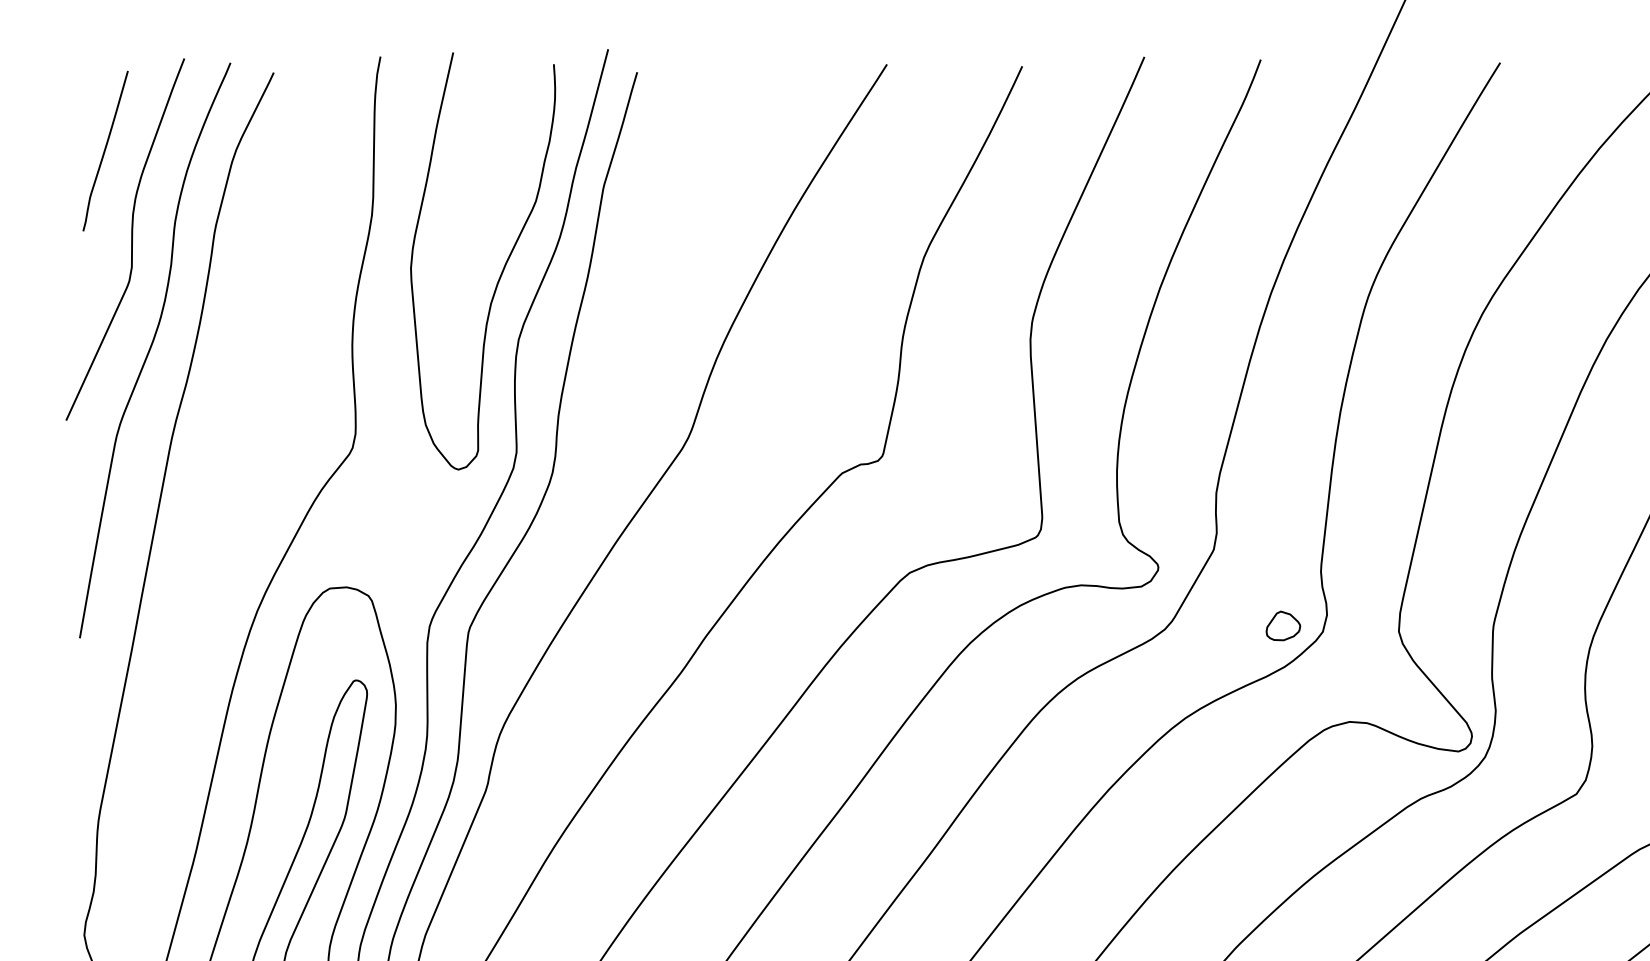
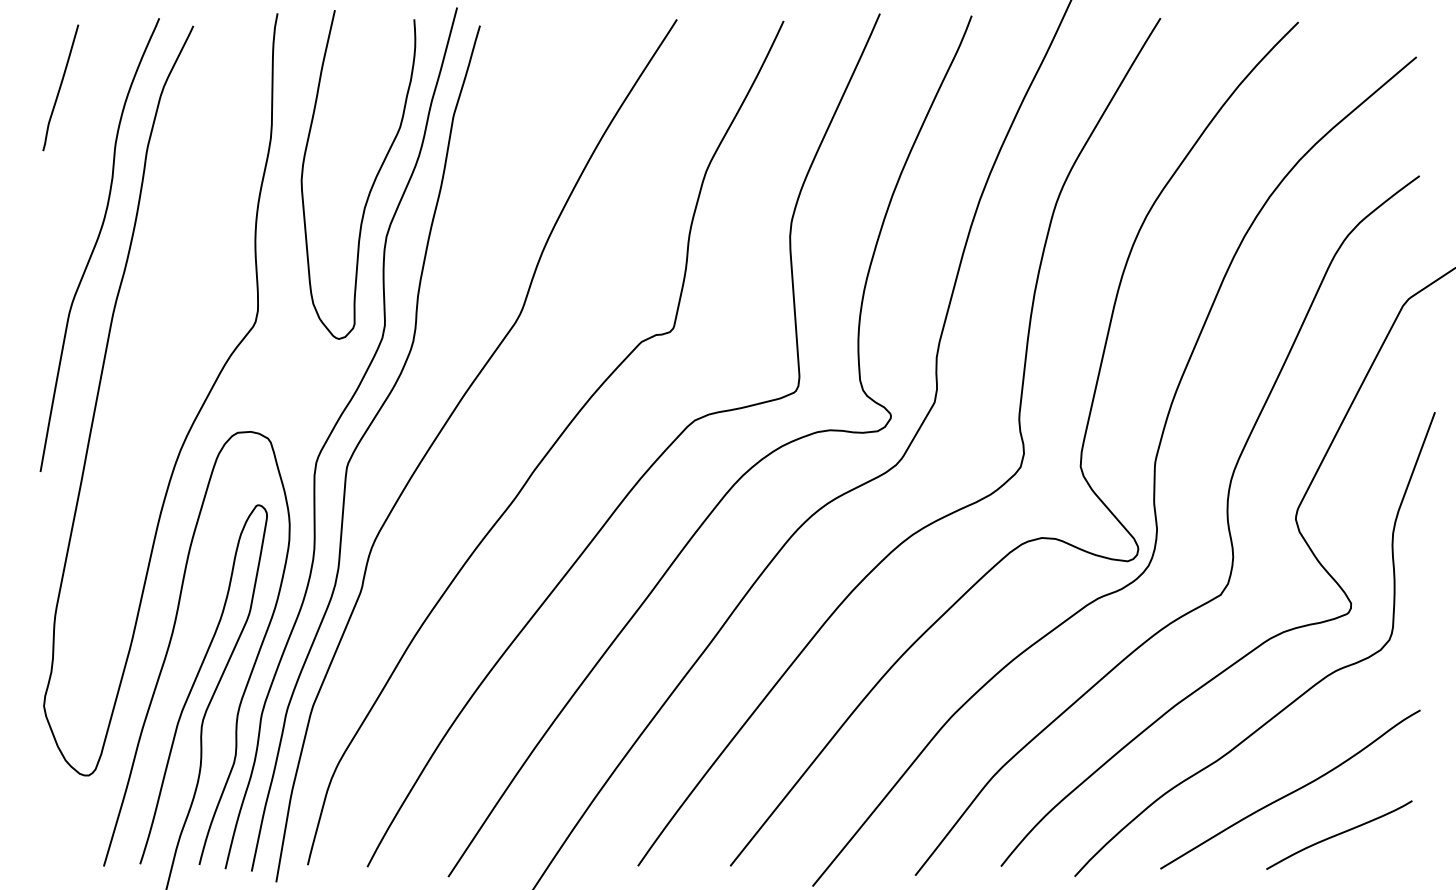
curve: (130, 239) -> (80, 157), removed
part: (1283, 626) -> (989, 462), removed

